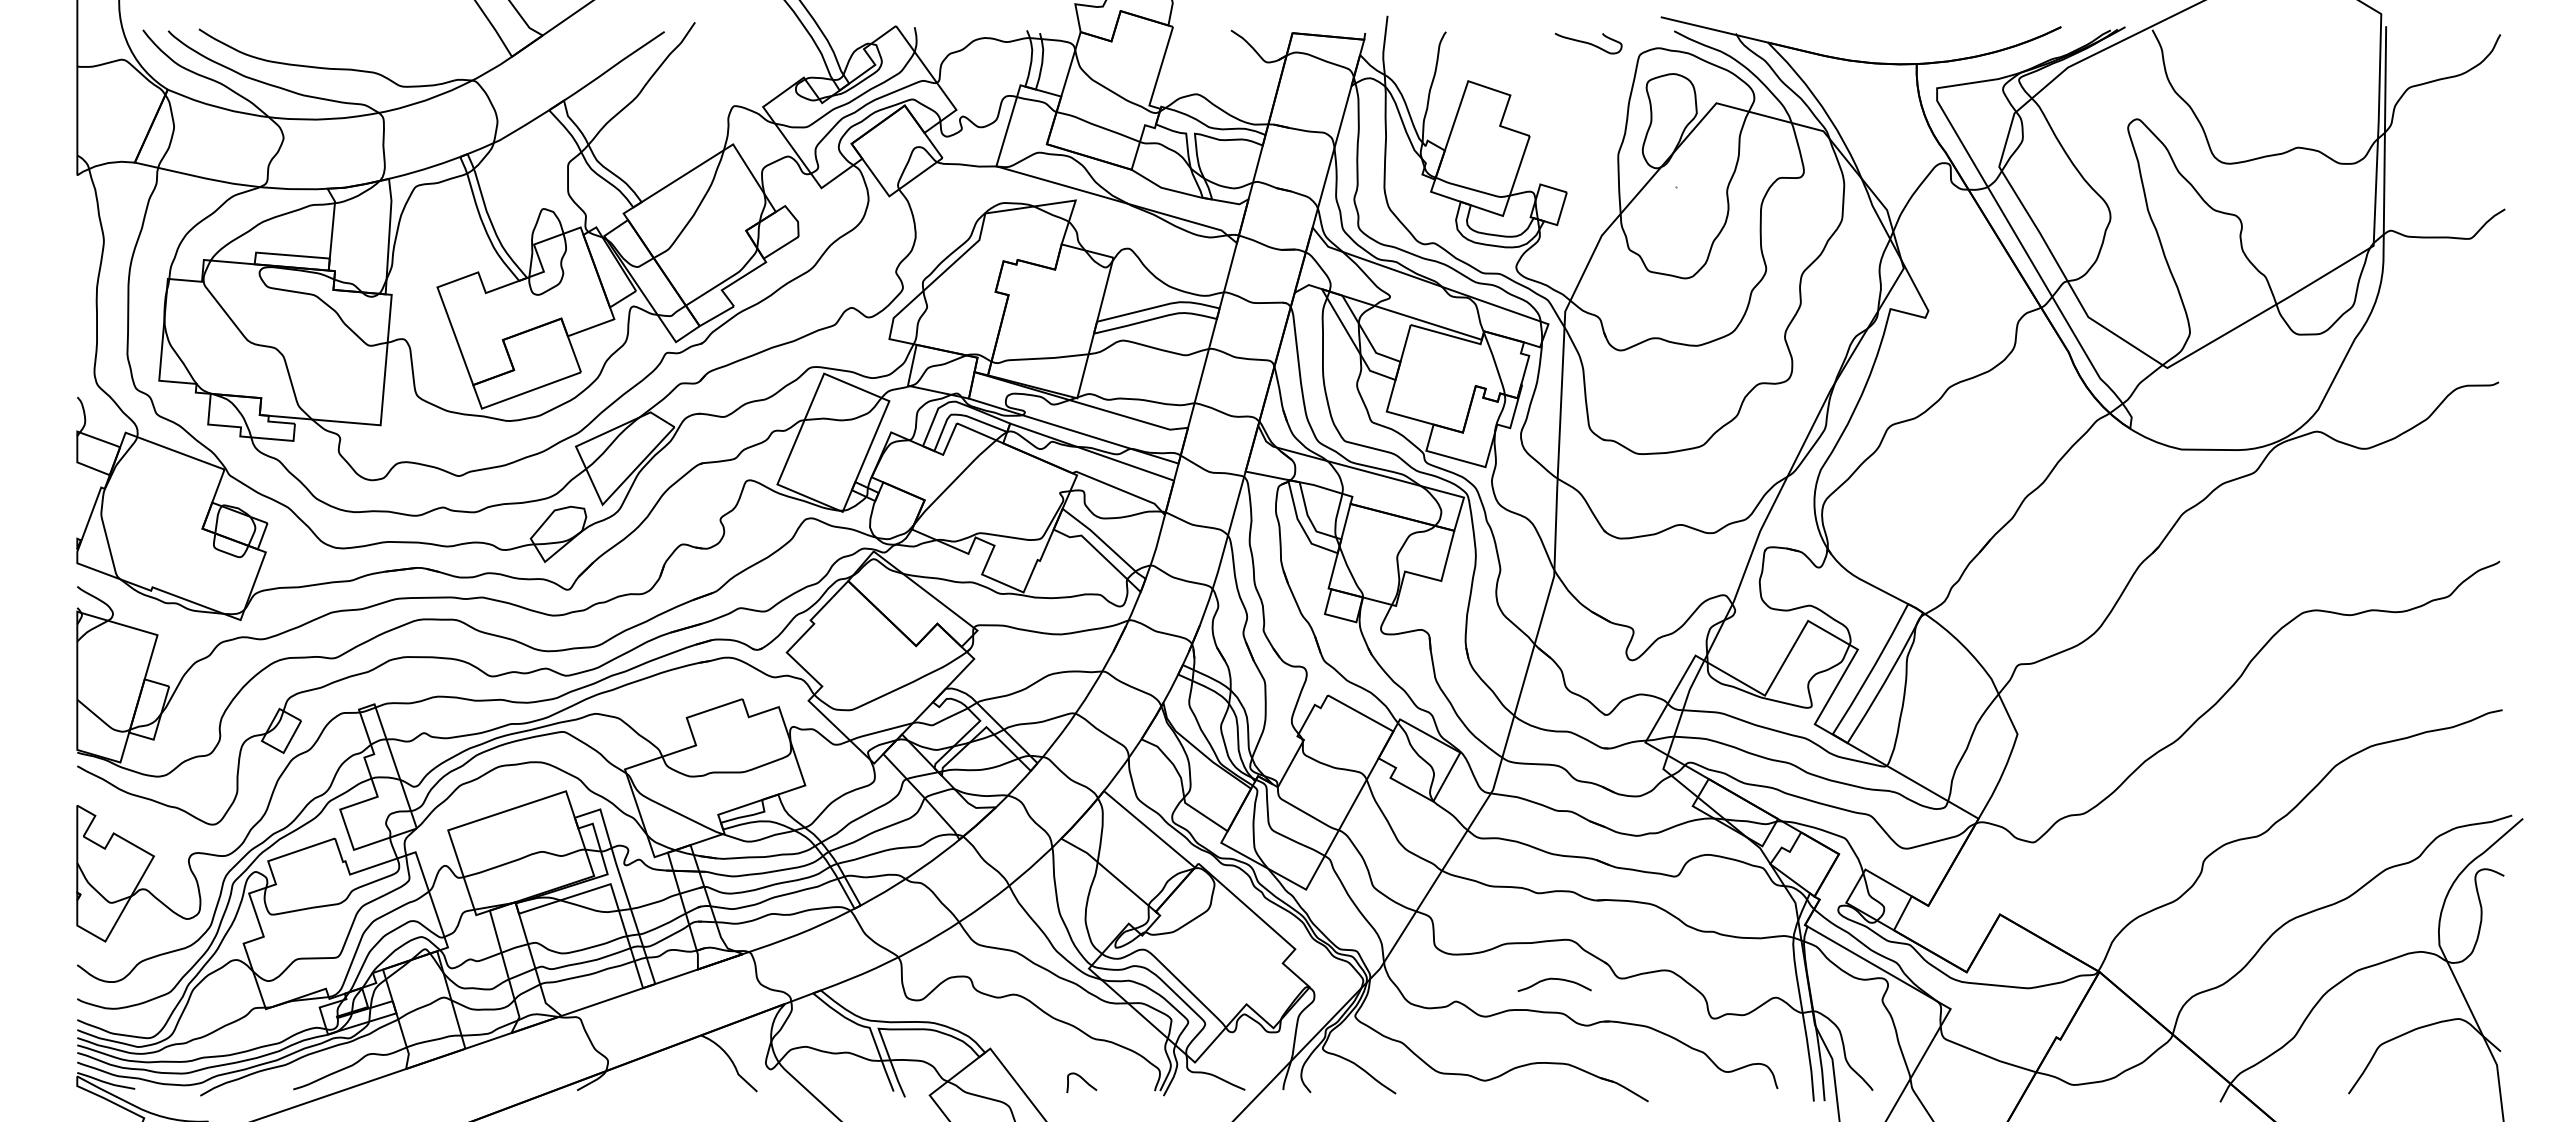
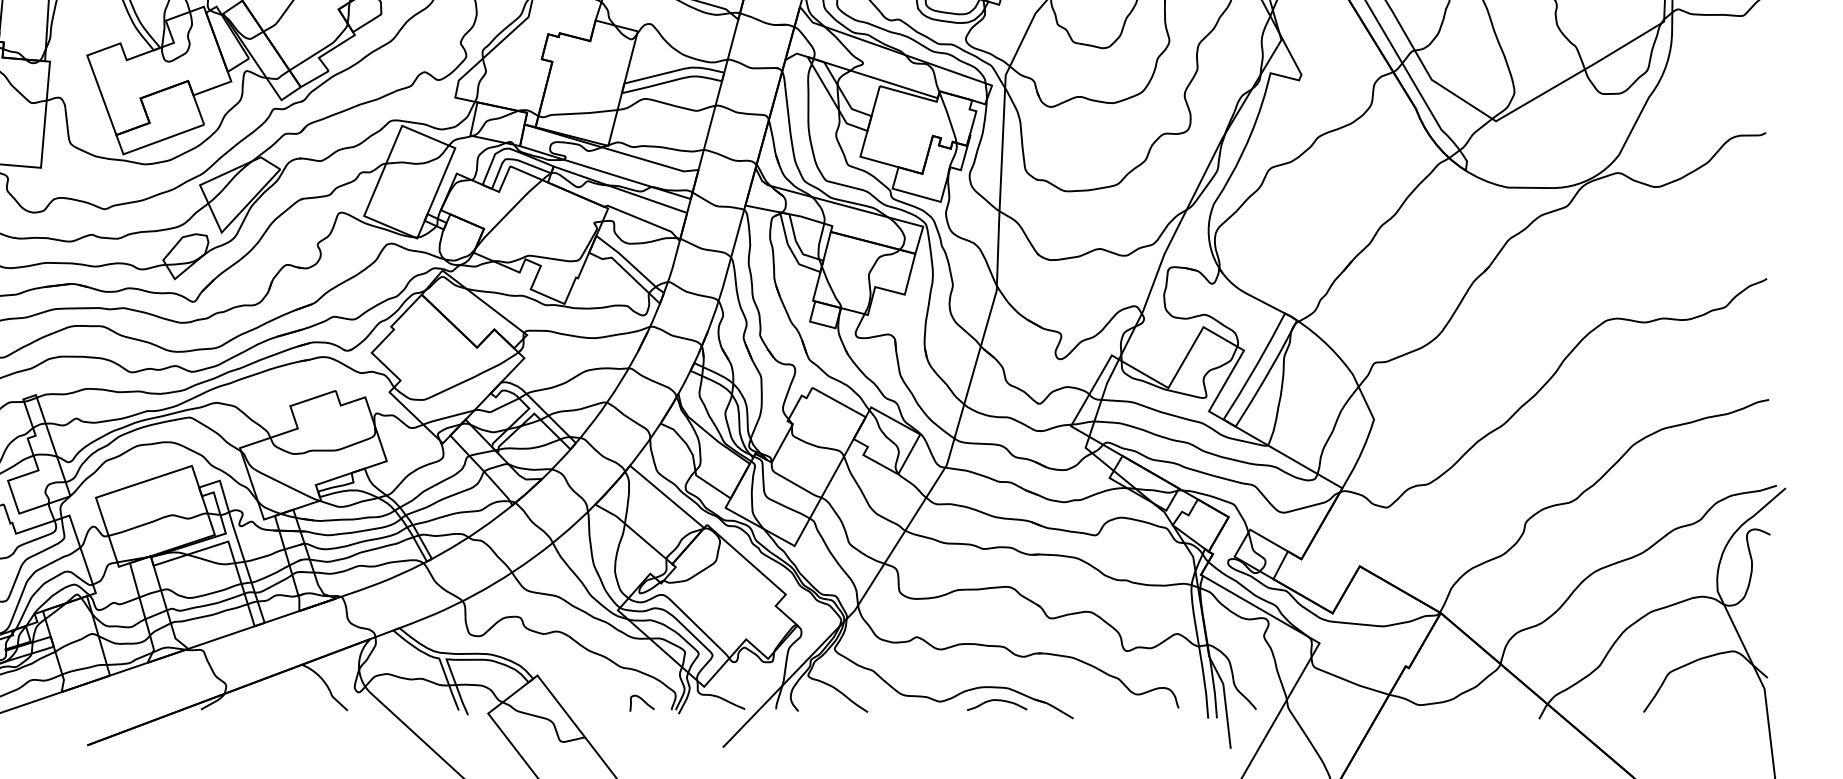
curve: (1554, 979) -> (996, 700), moved
curve: (1083, 1080) -> (643, 701), moved

